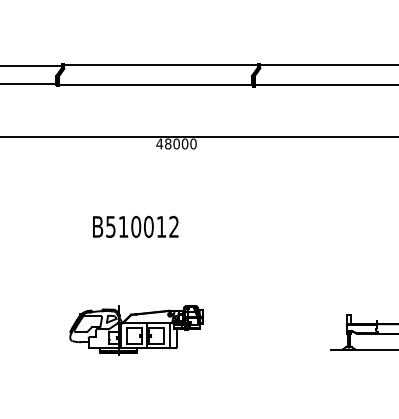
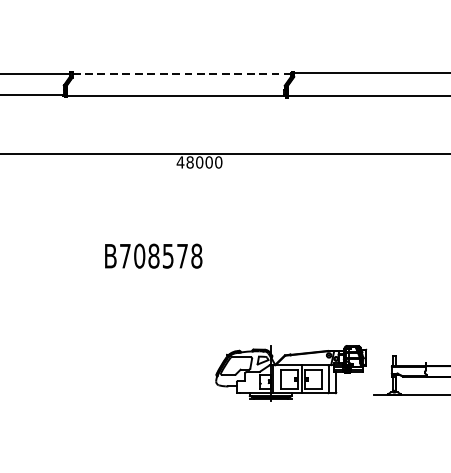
line: (160, 65) -> (181, 73), solid -> dashed
text: (142, 226) -> (161, 255), B510012 -> B708578
part: (136, 330) -> (291, 373), moved

